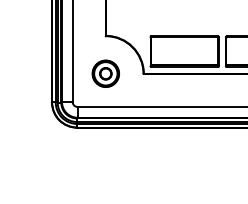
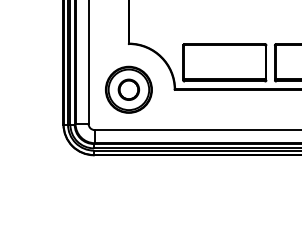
part: (105, 73) -> (128, 89), size x1.43

